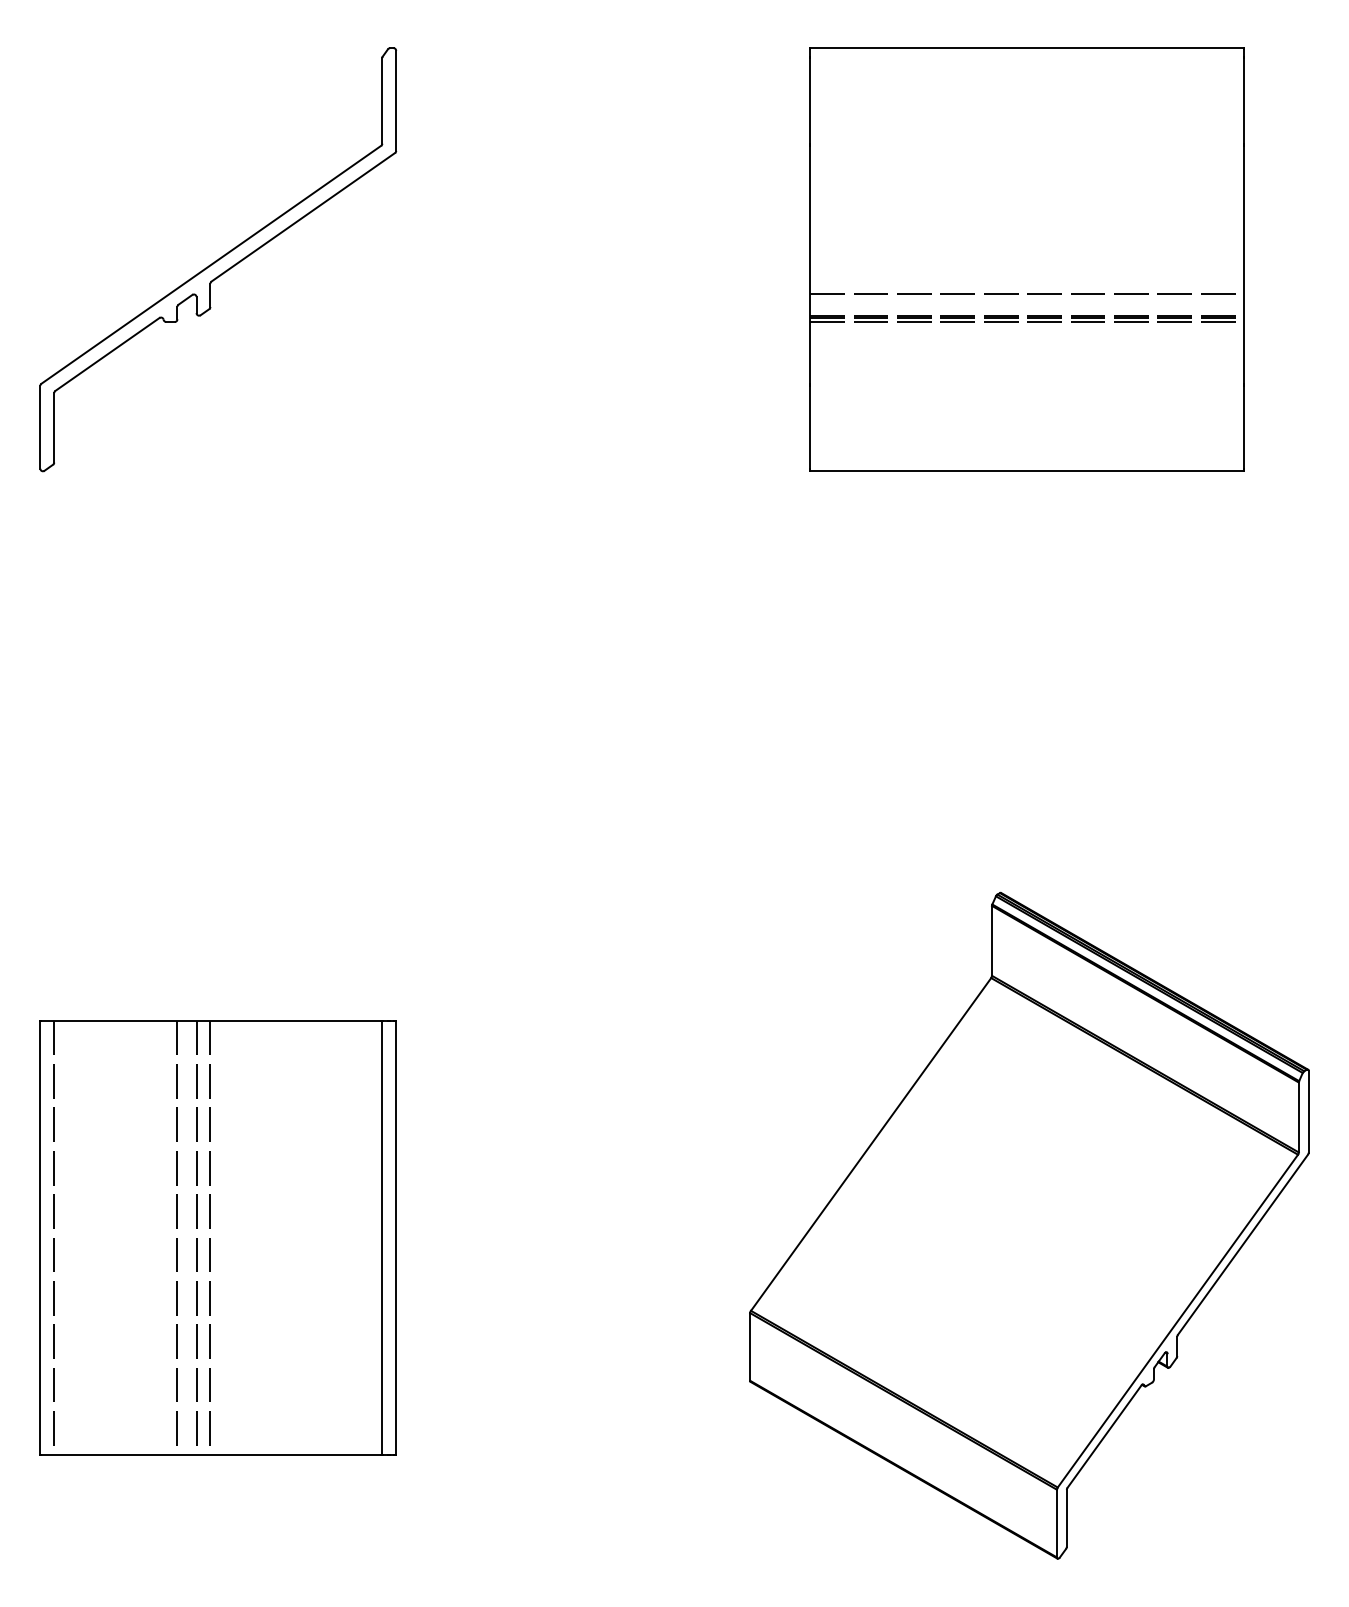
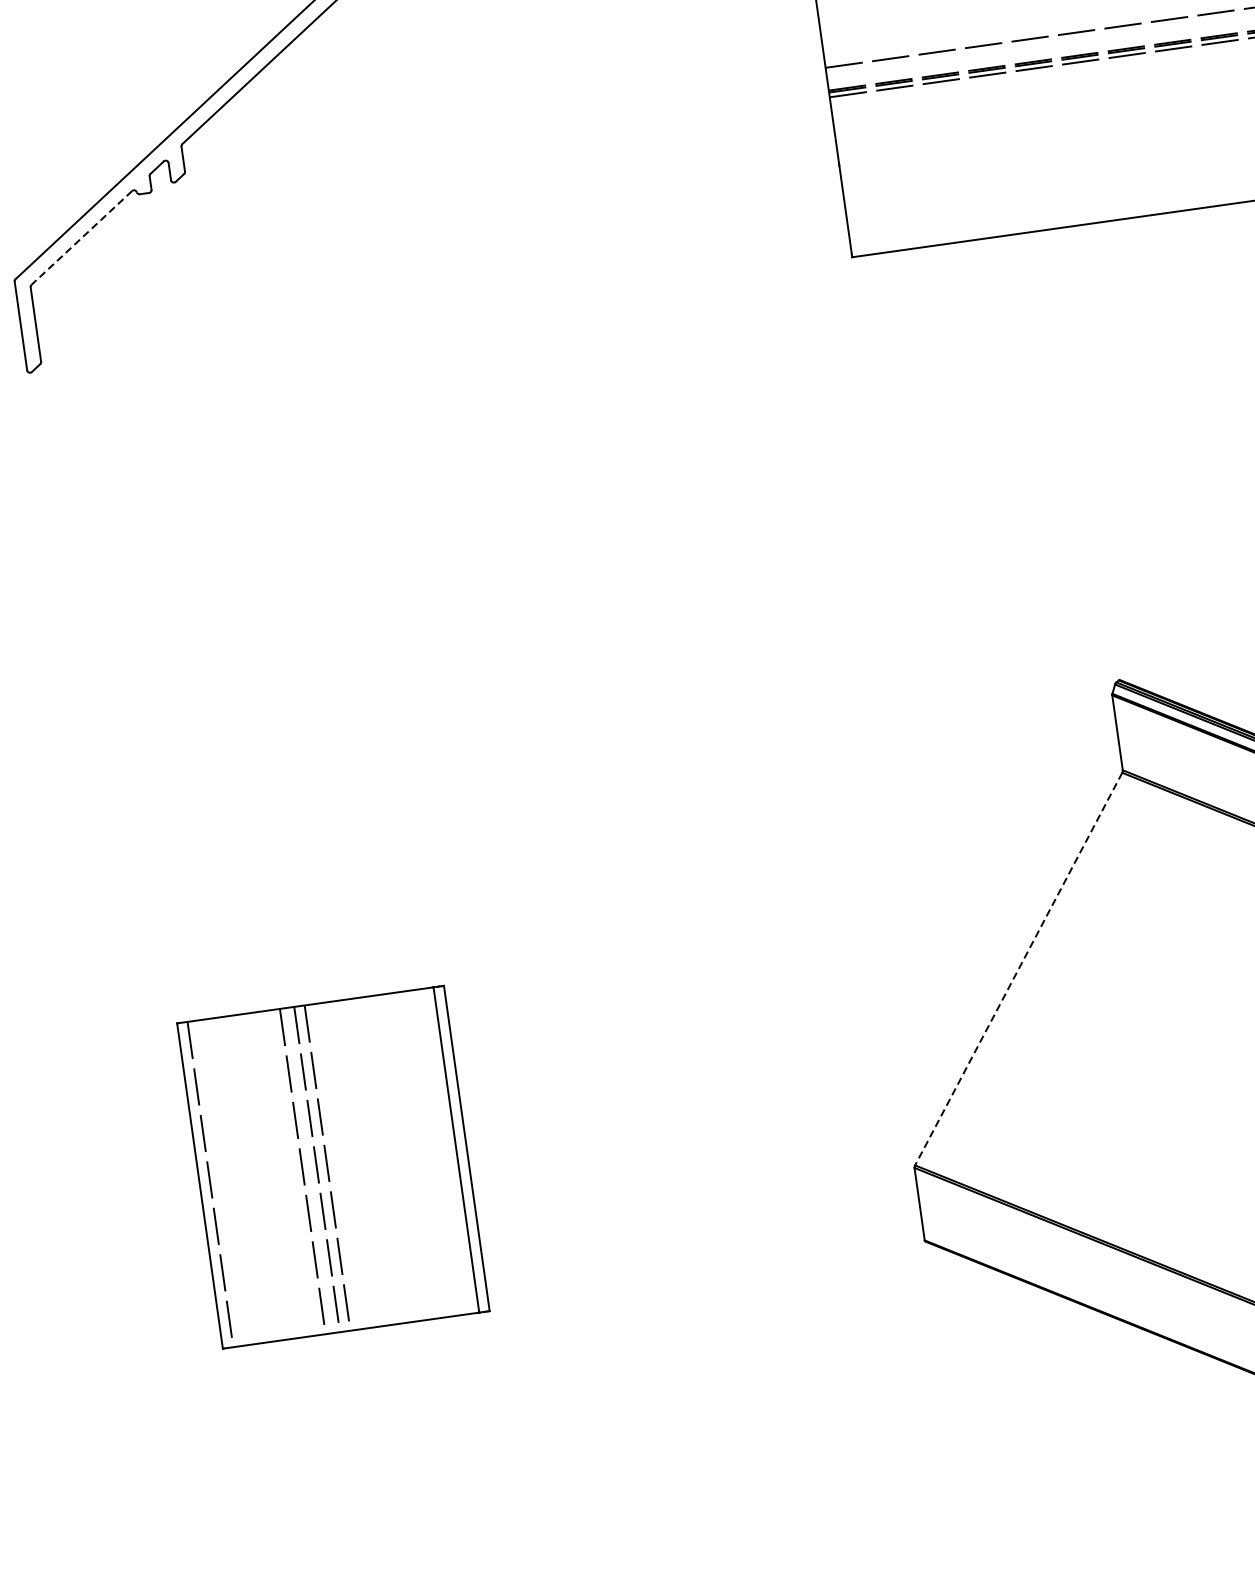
line: (107, 354) -> (81, 237), solid -> dashed
line: (870, 1144) -> (1018, 969), solid -> dashed
part: (217, 1237) -> (332, 1167), size x0.7

